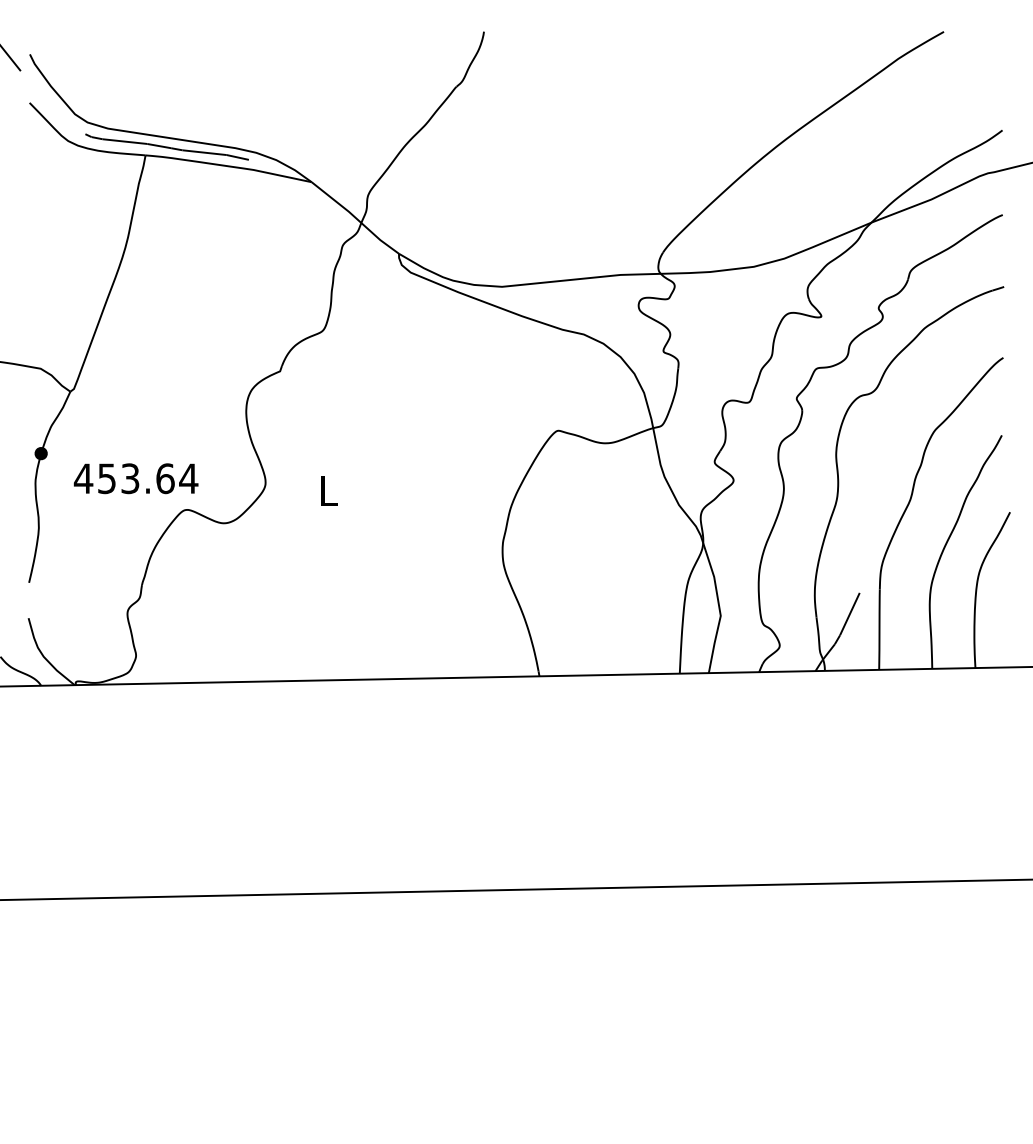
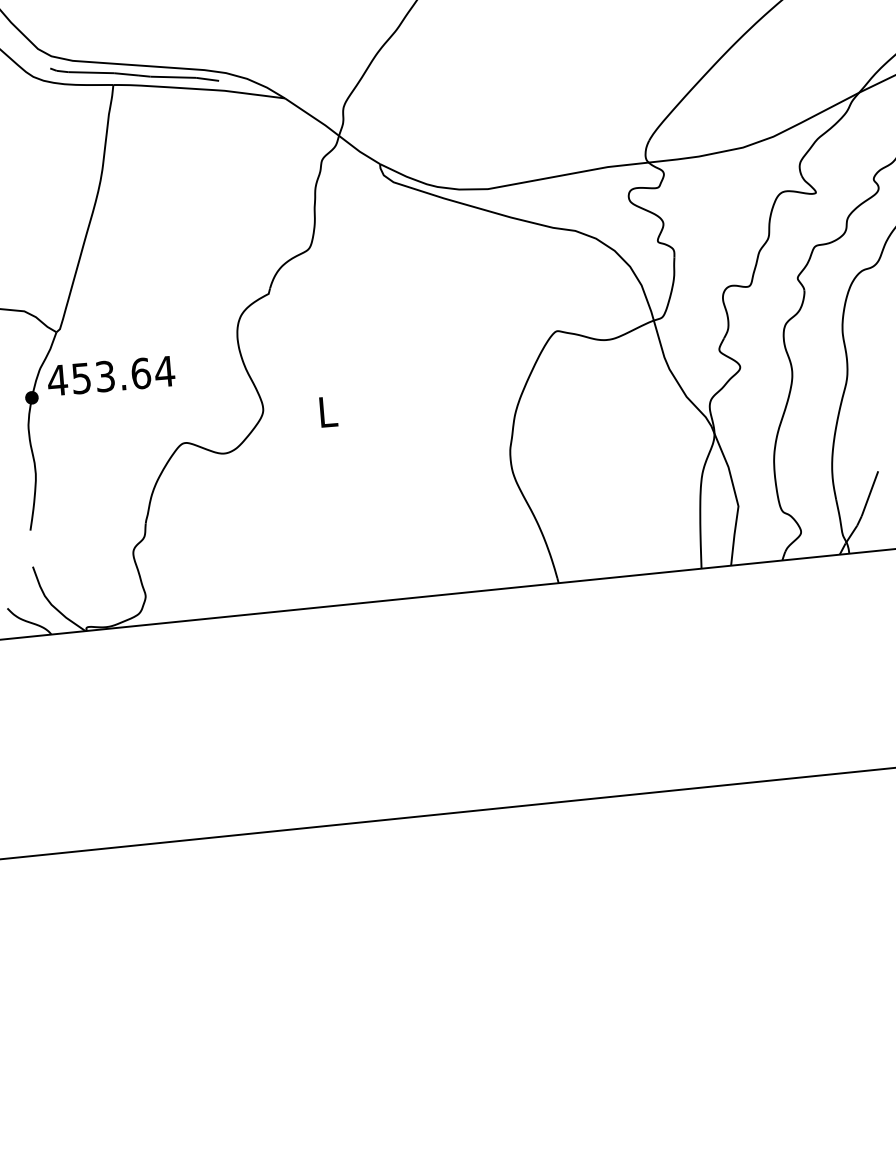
text: (135, 478) -> (110, 375), moved

